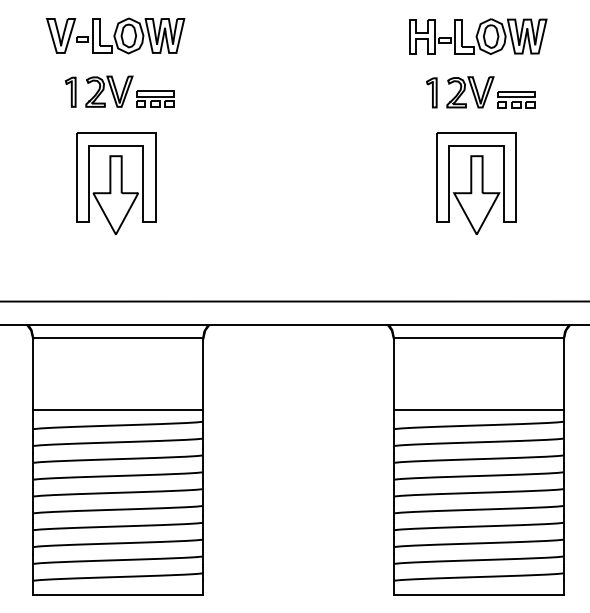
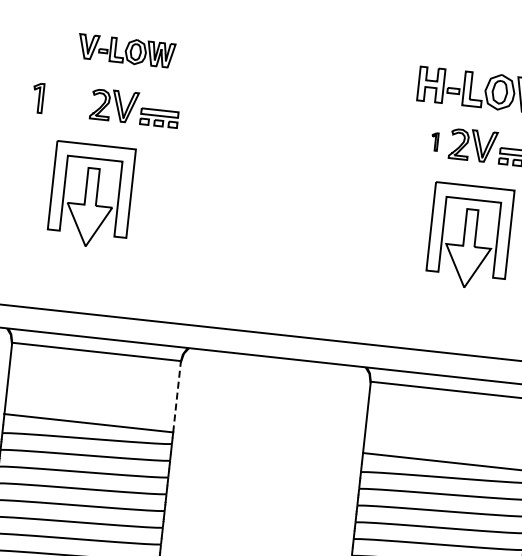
part: (115, 35) -> (126, 50), size x0.7
part: (70, 91) -> (38, 97), moved
part: (431, 92) -> (434, 141), size x0.6
part: (116, 183) -> (91, 195), moved
line: (203, 374) -> (177, 397), solid -> dashed

